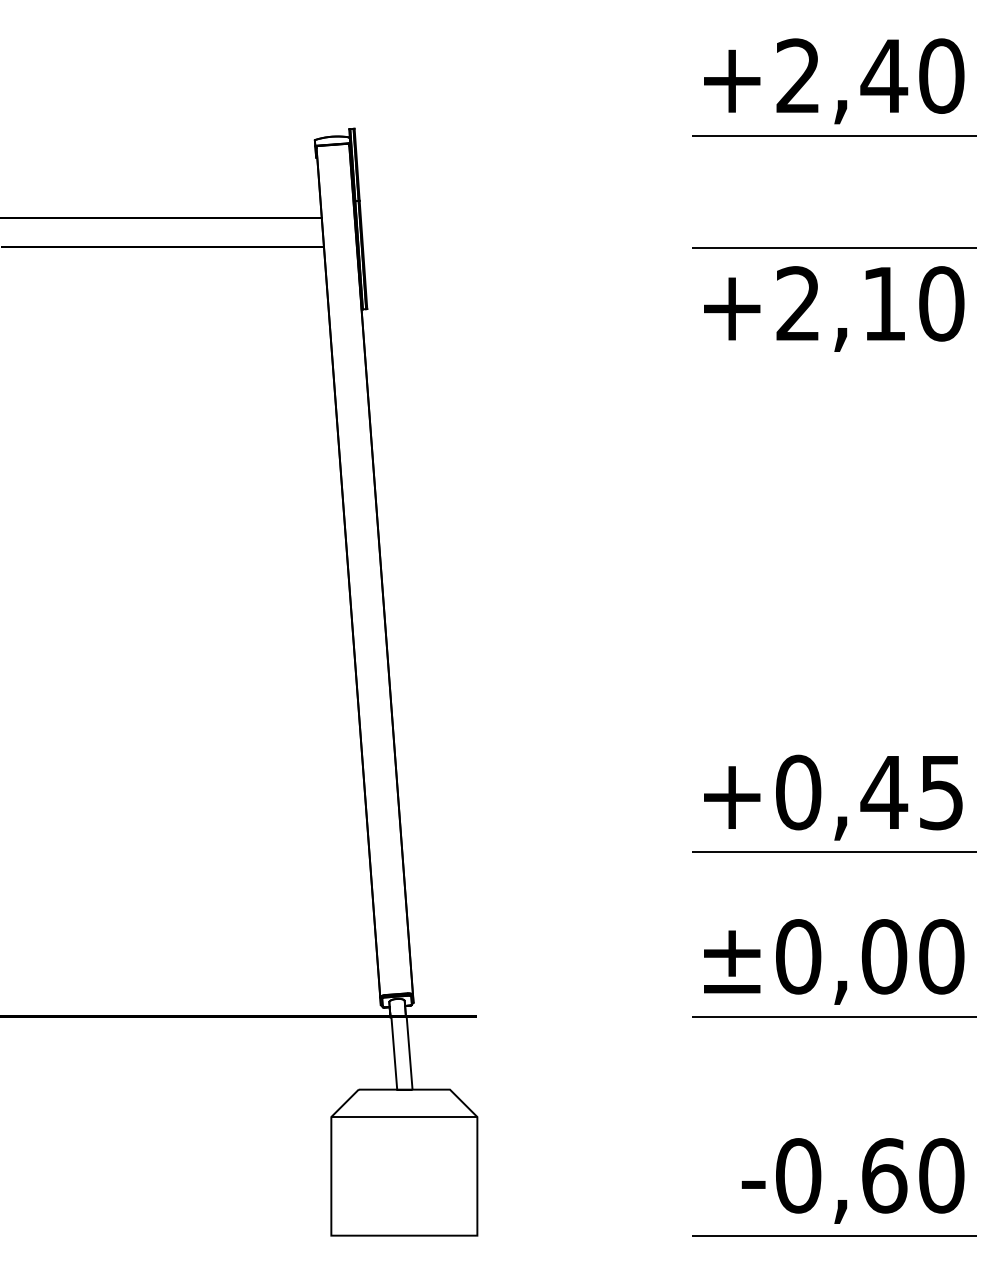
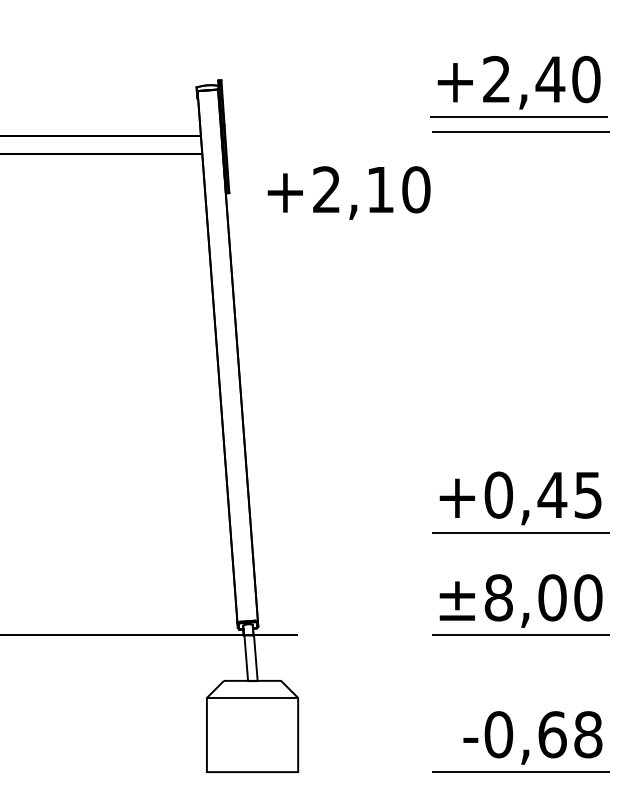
part: (837, 100) -> (521, 94), moved
line: (833, 247) -> (520, 131), moved
text: (833, 308) -> (348, 192), moved
text: (797, 956) -> (498, 597), ±0,00 -> ±8,00
text: (941, 1175) -> (588, 734), -0,60 -> -0,68

